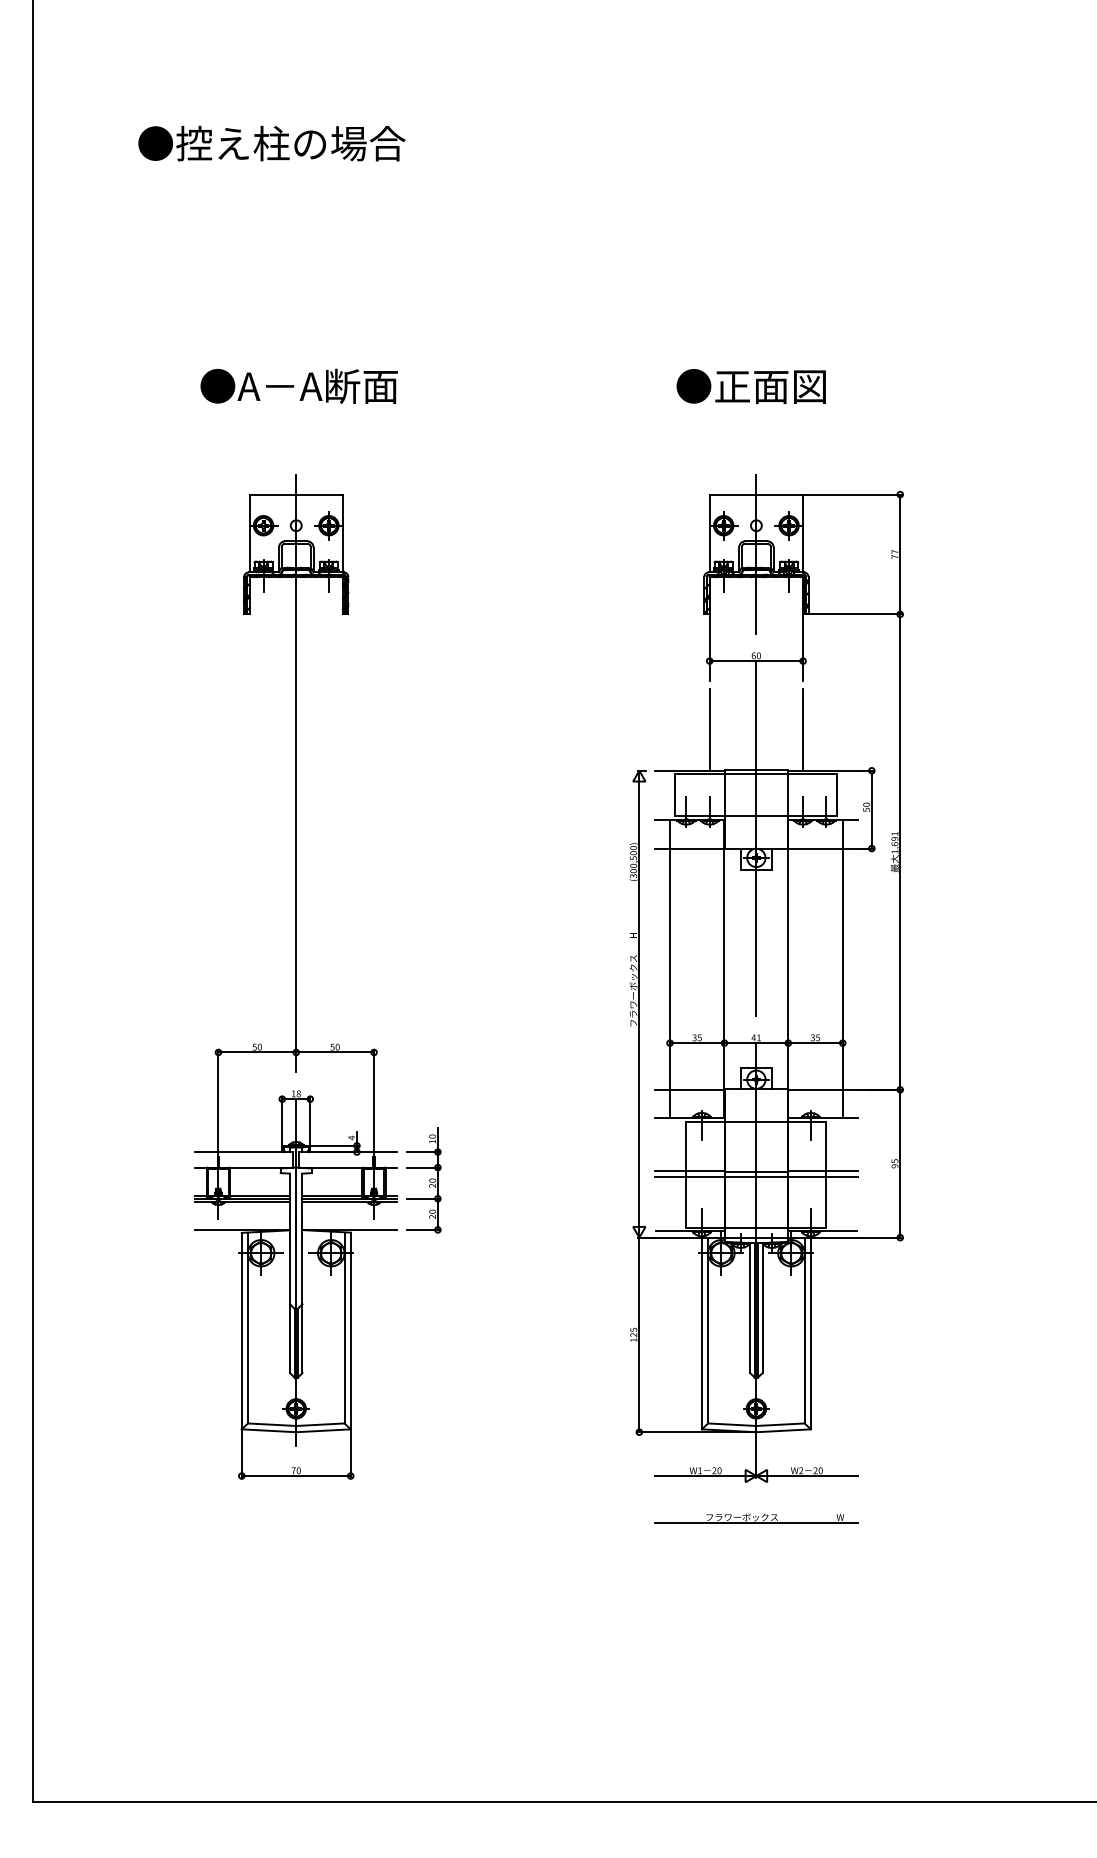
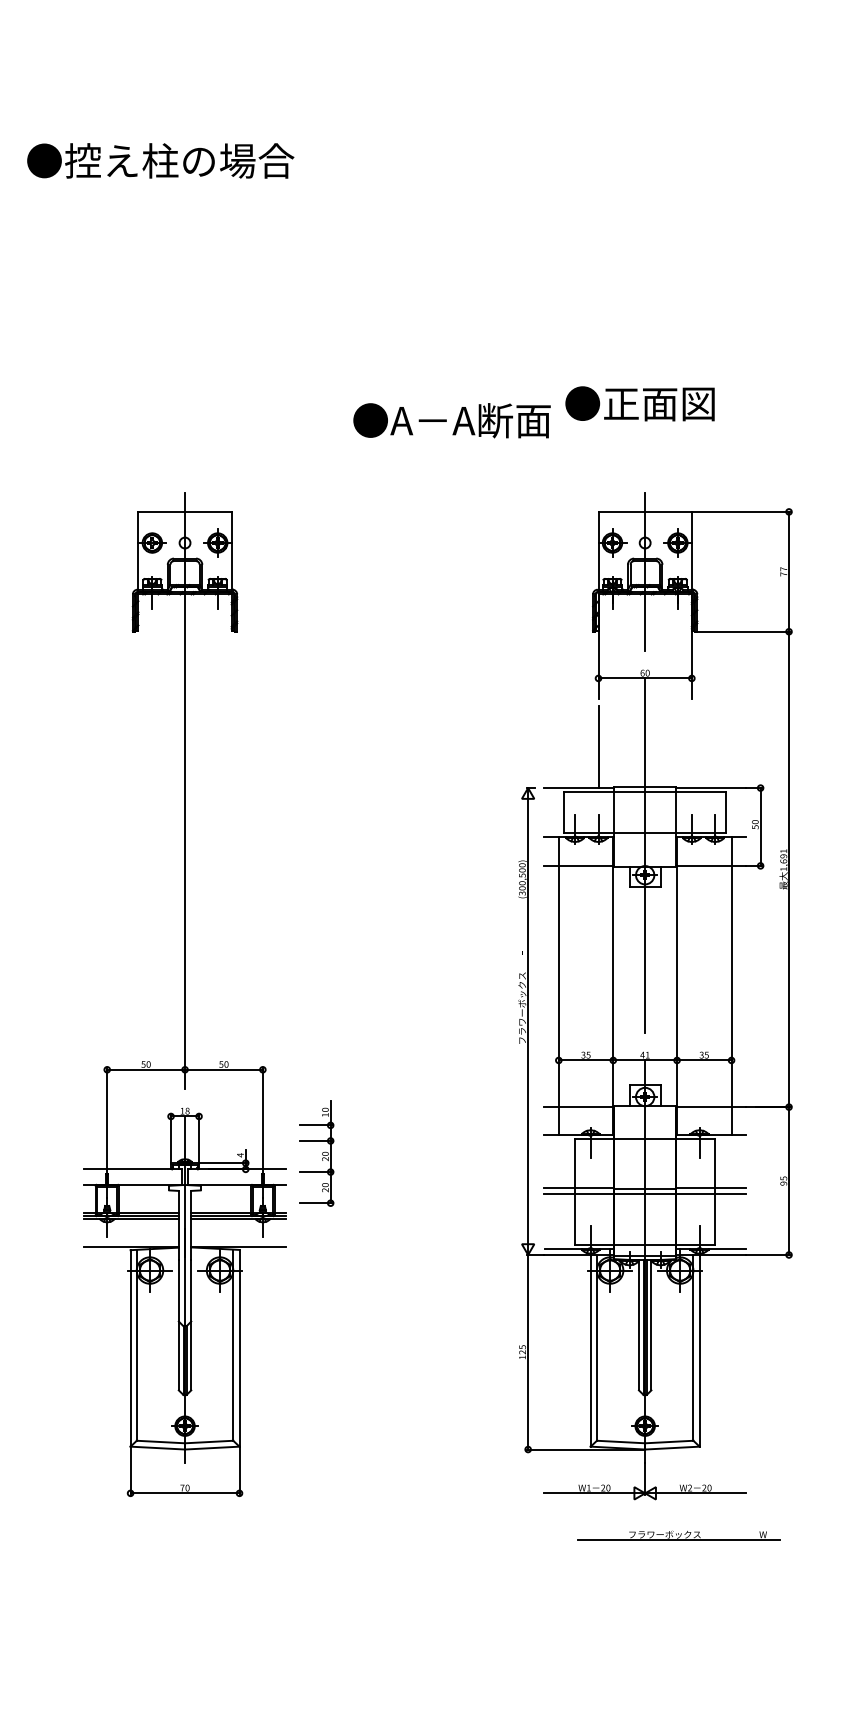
text: (298, 385) -> (451, 419), moved
line: (803, 729) -> (692, 746), removed
part: (423, 1180) -> (316, 1153), moved
part: (756, 1518) -> (679, 1535), moved

